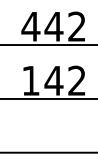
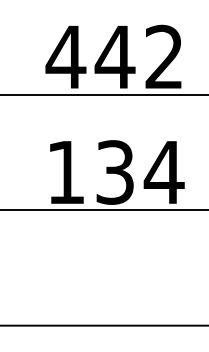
text: (65, 80) -> (139, 171), 142 -> 134

